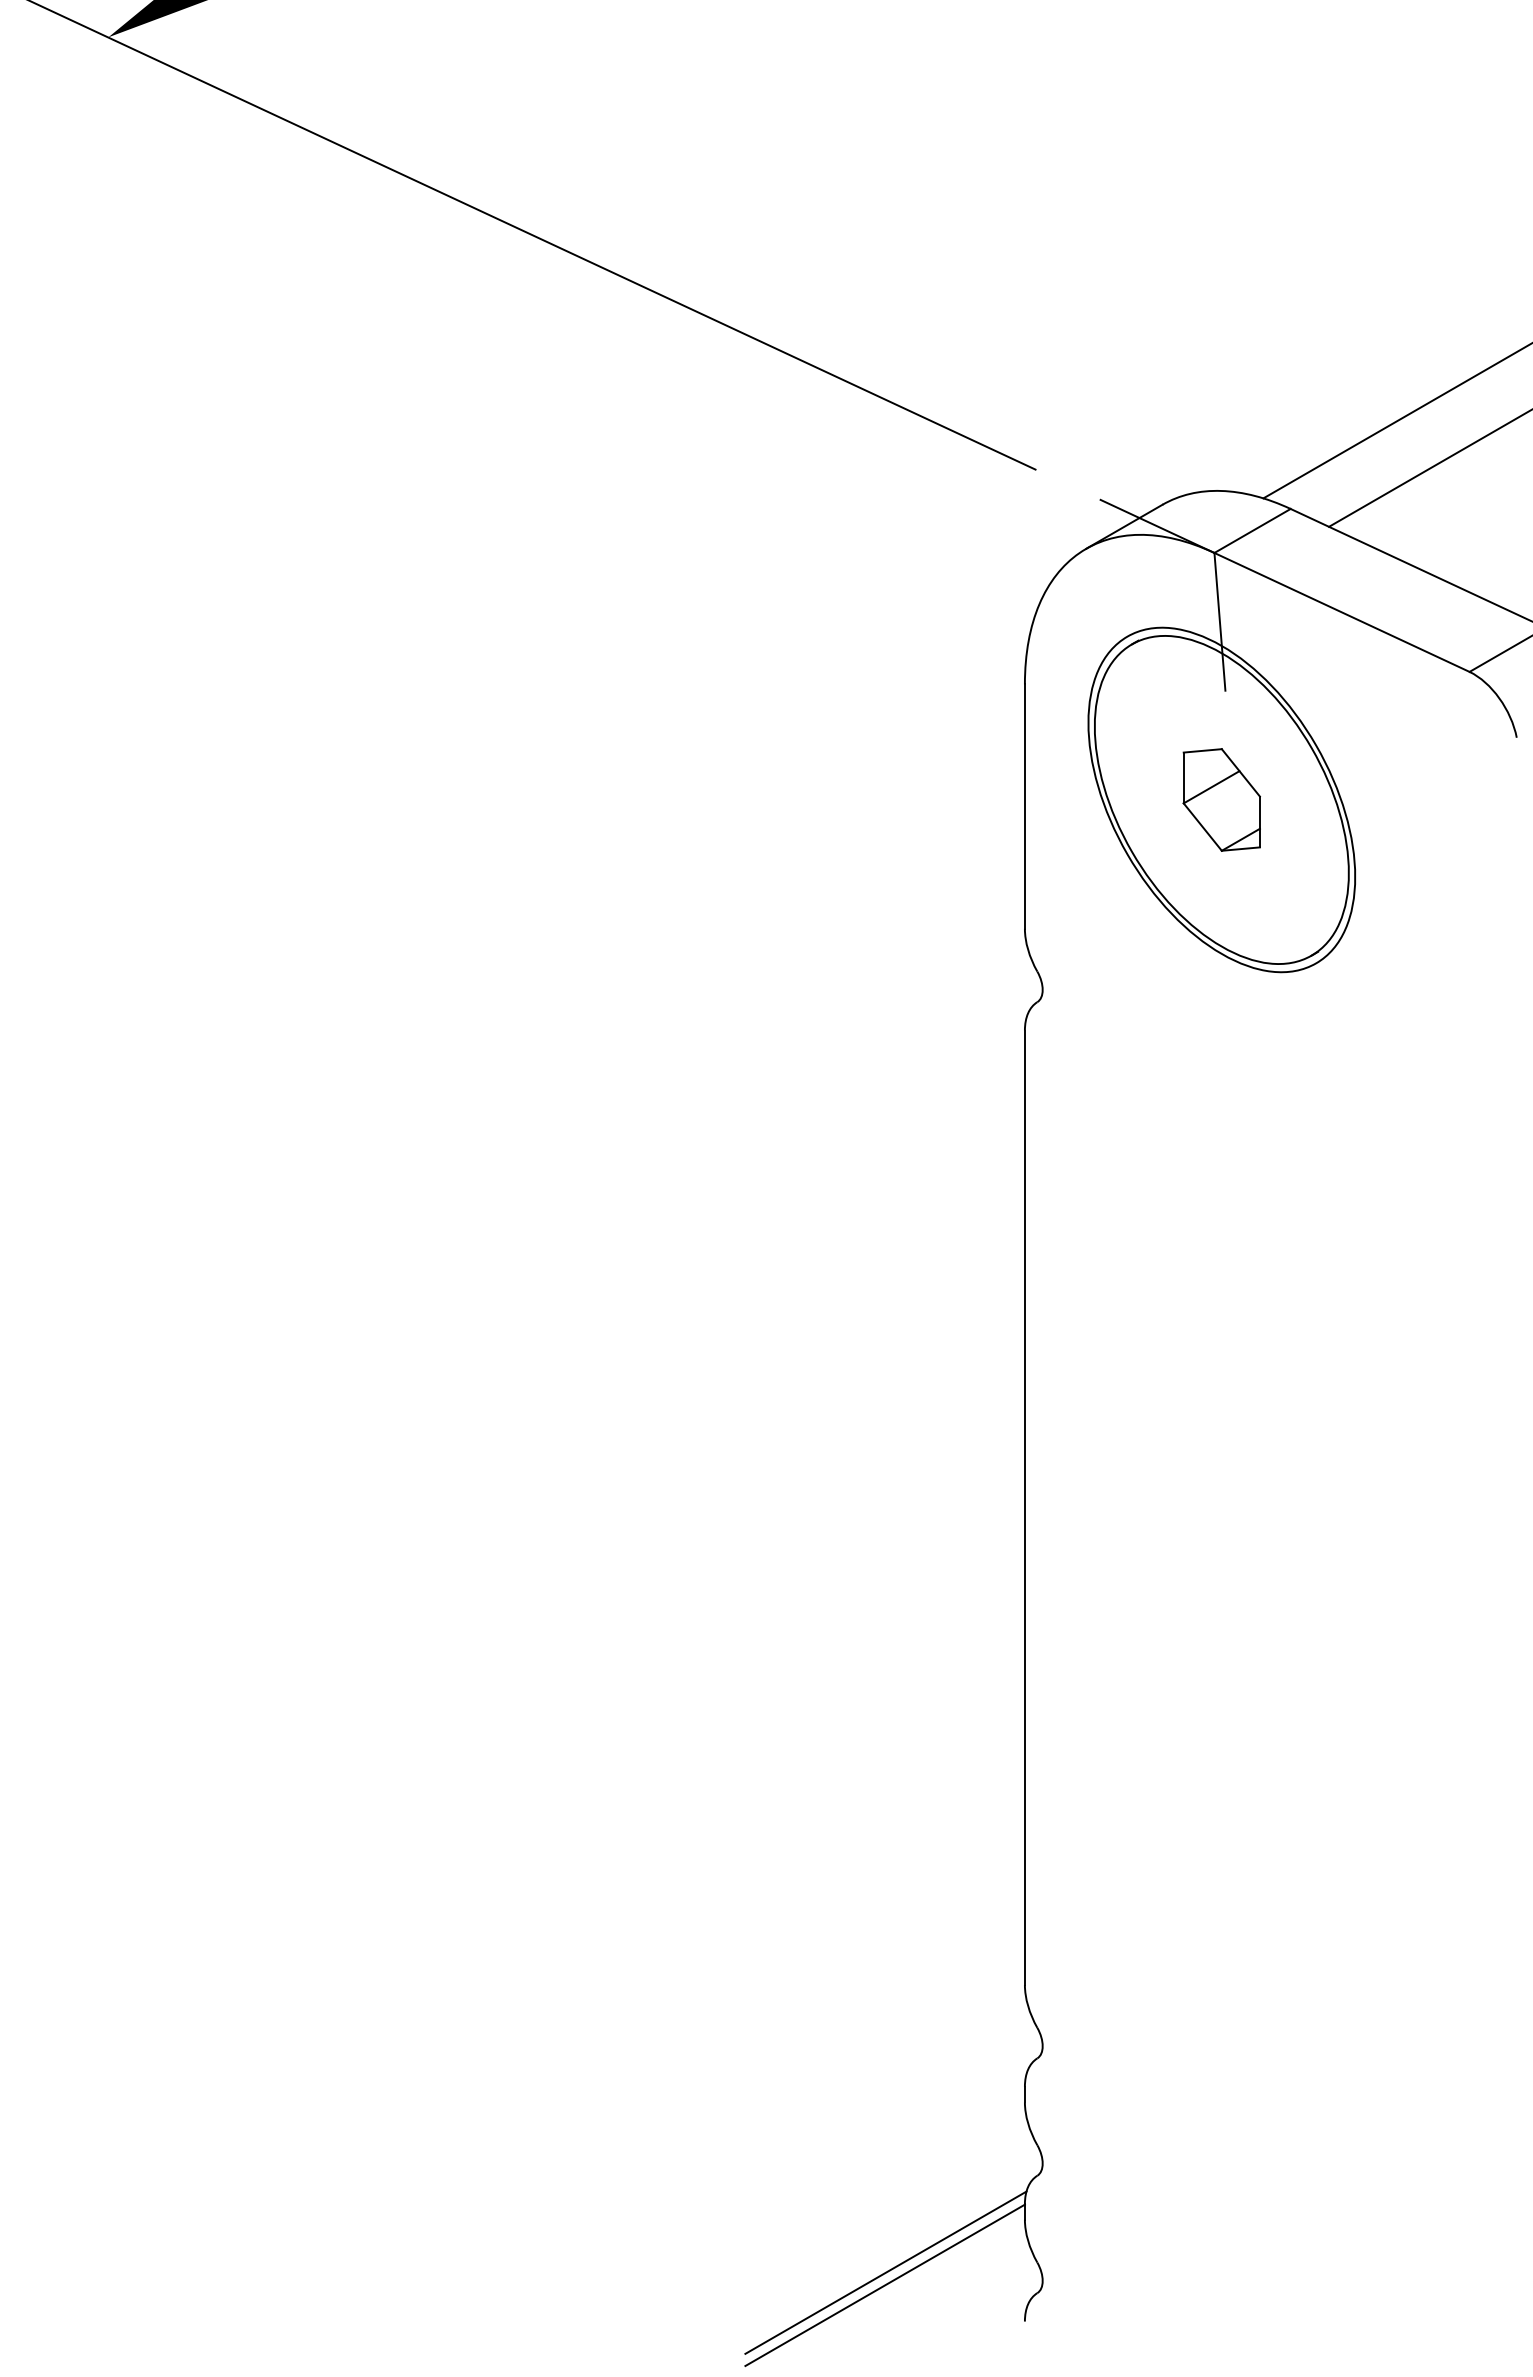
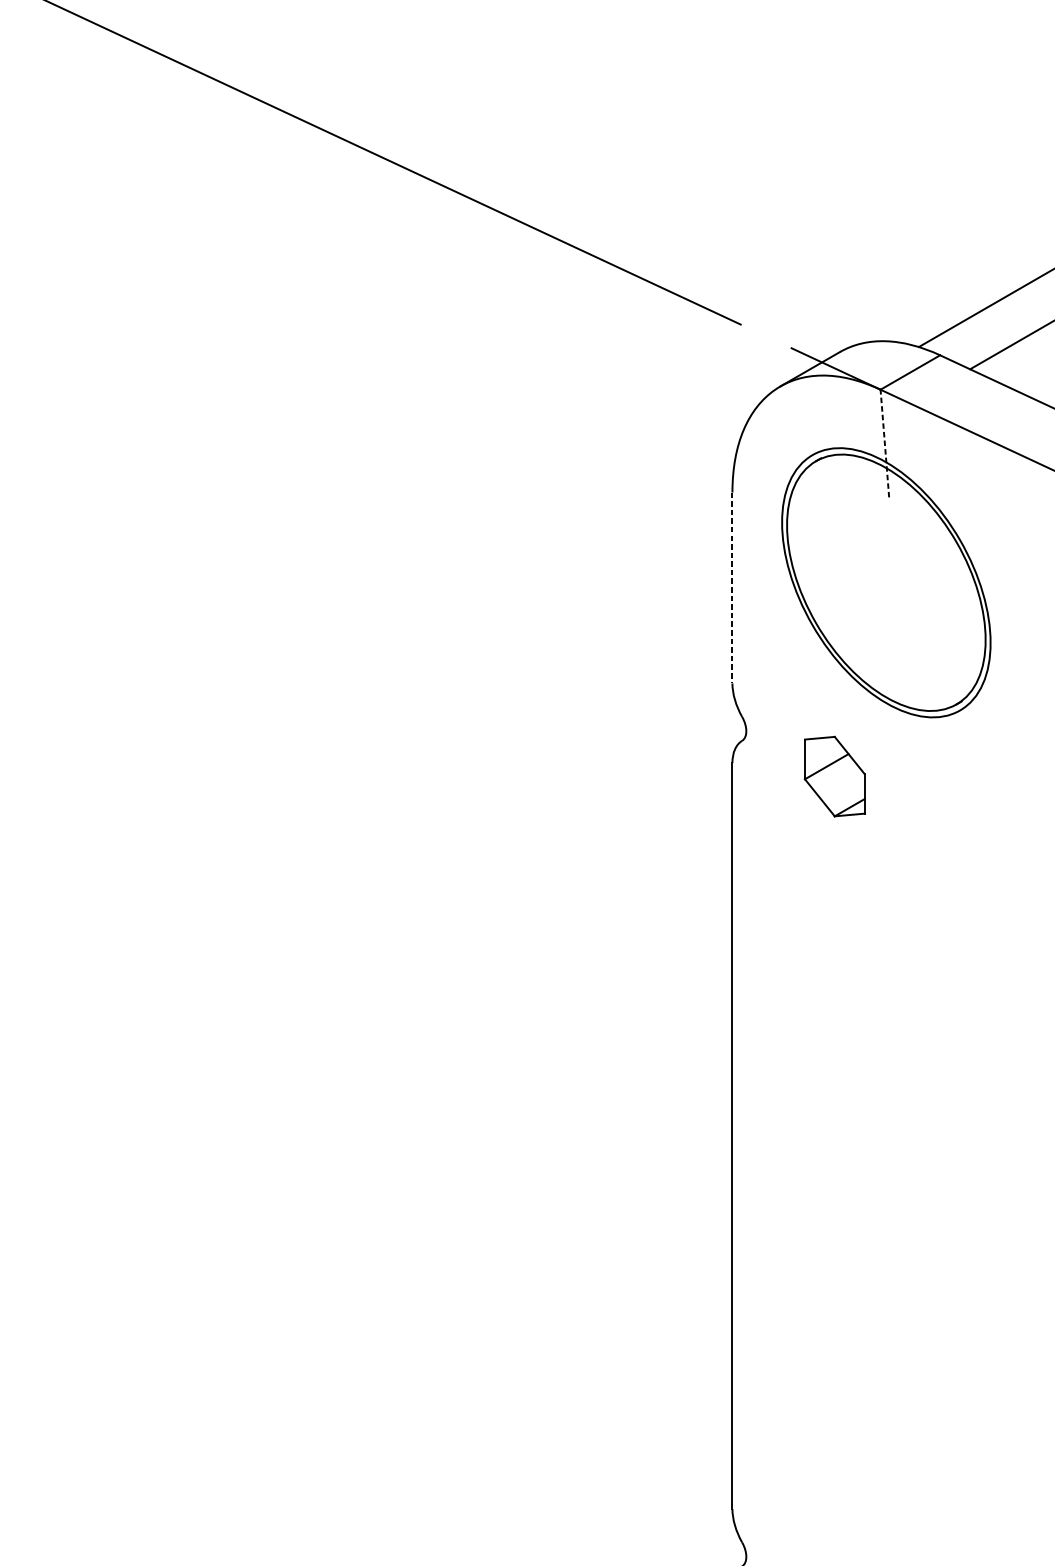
line: (1219, 621) -> (884, 443), solid -> dashed
part: (1221, 799) -> (834, 776), moved
line: (1024, 807) -> (732, 588), solid -> dashed

